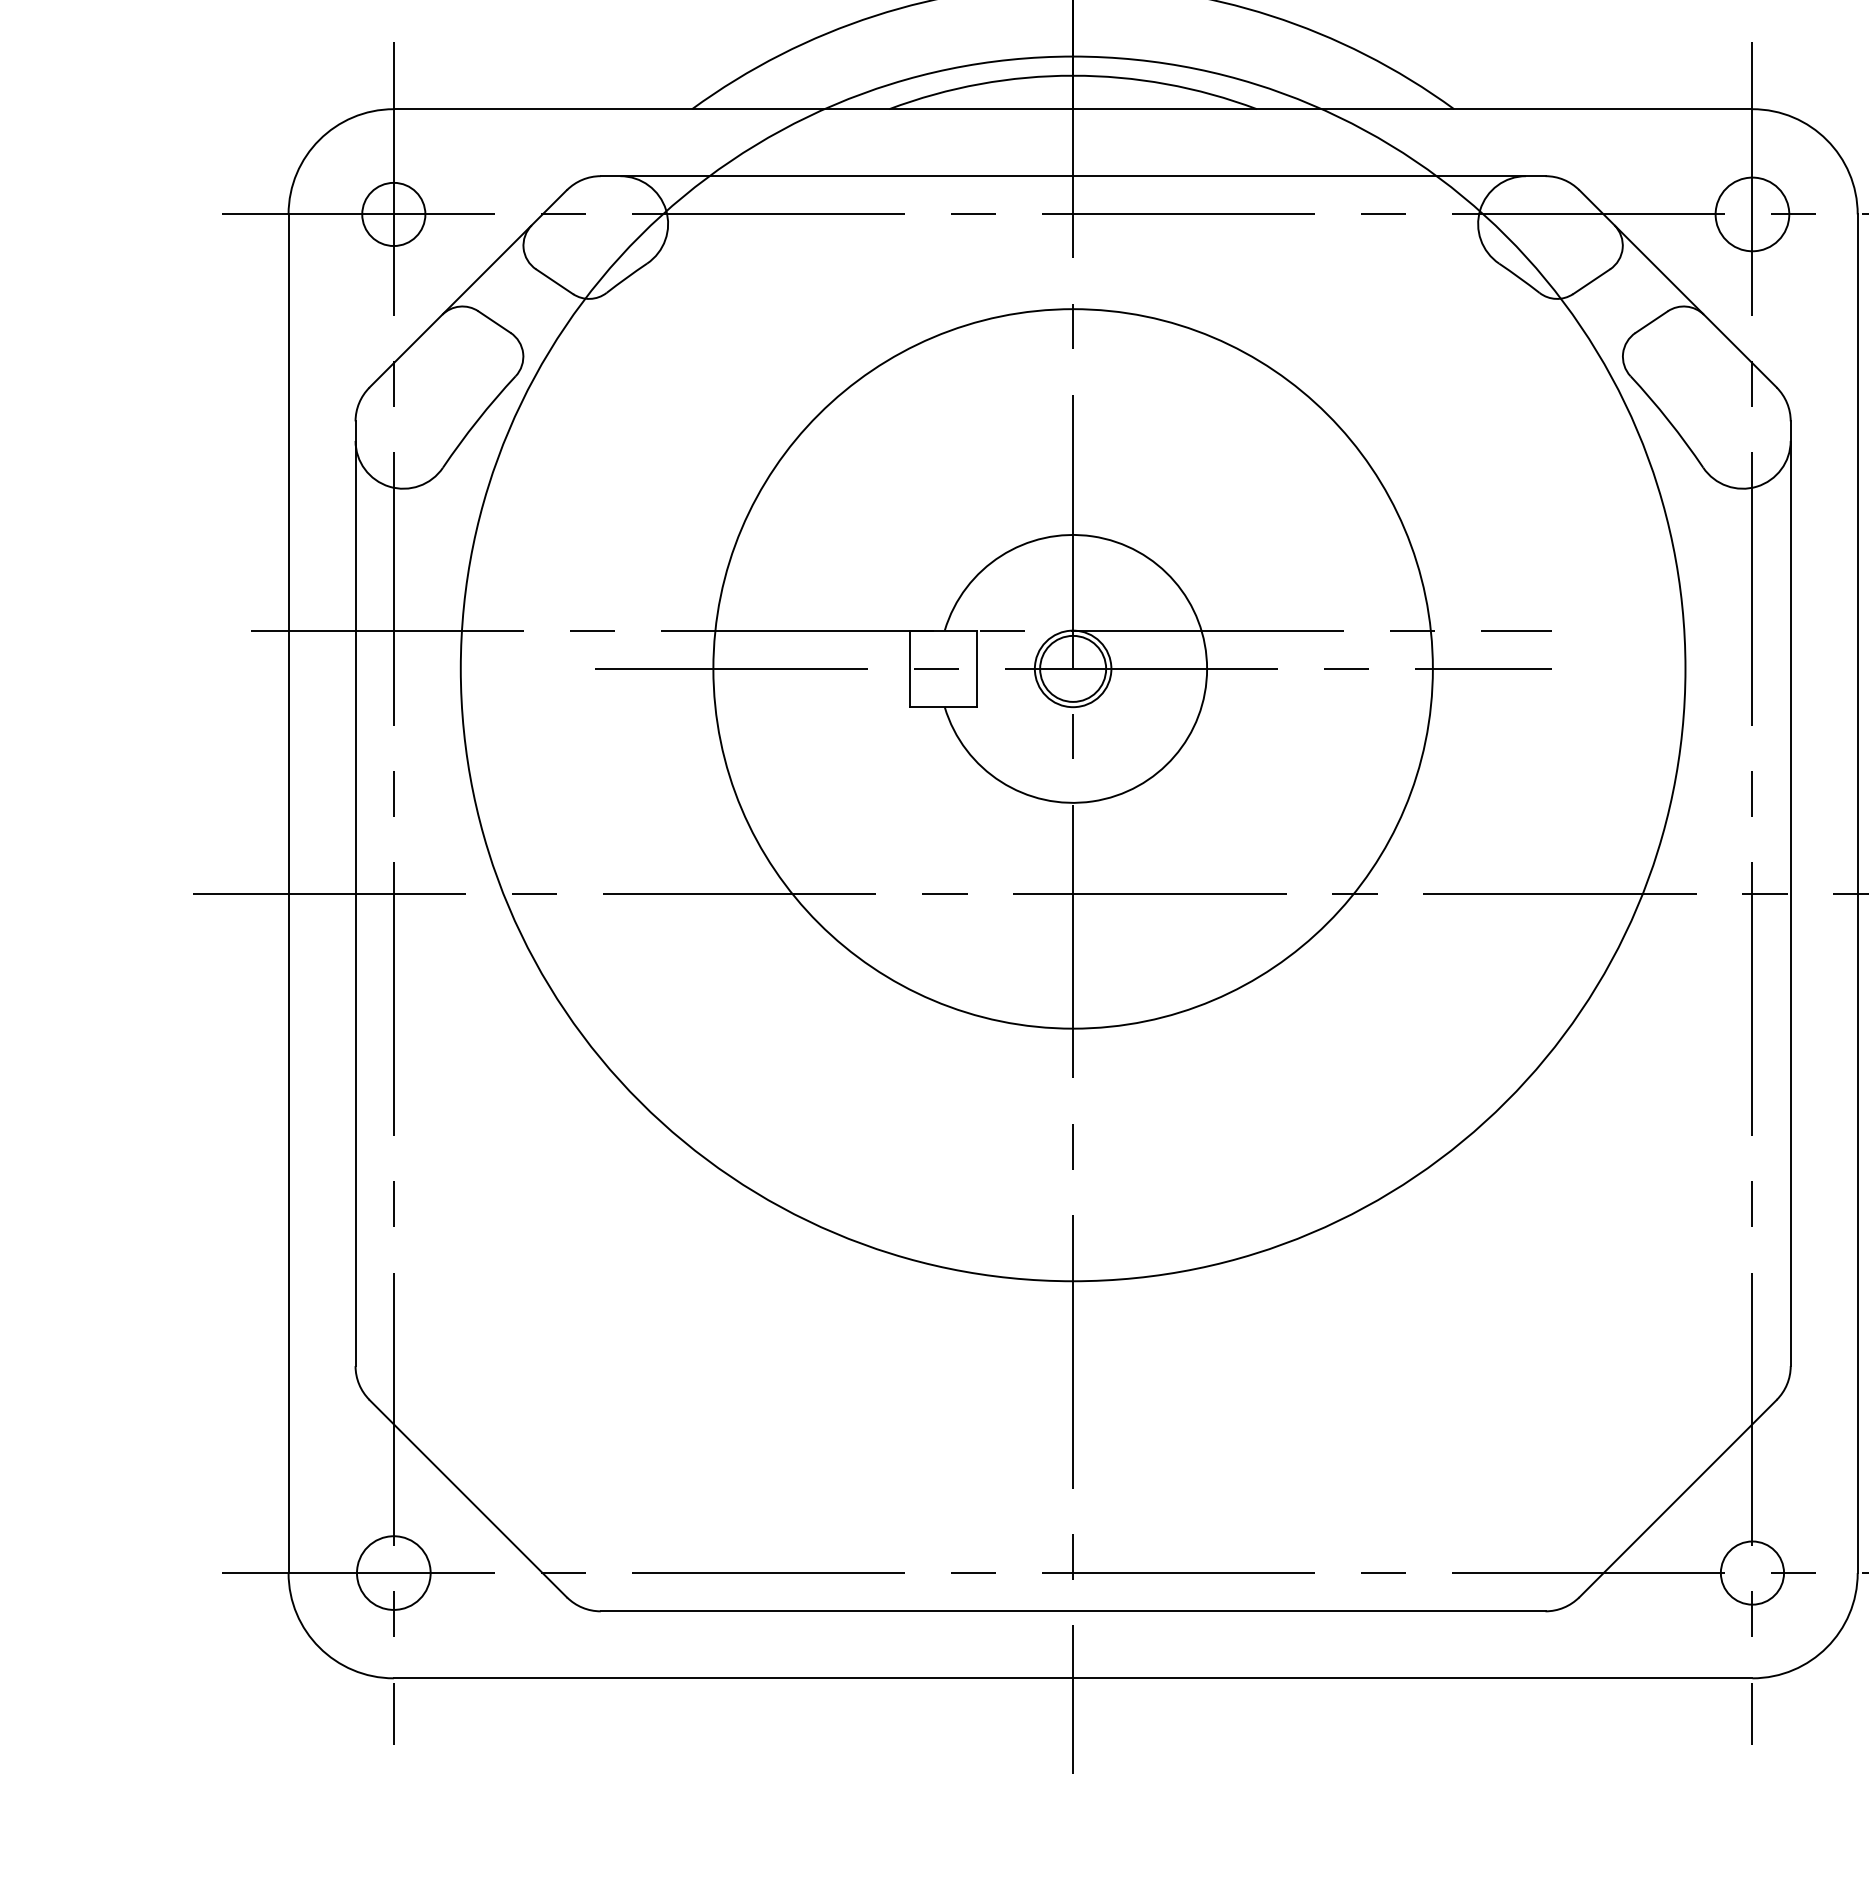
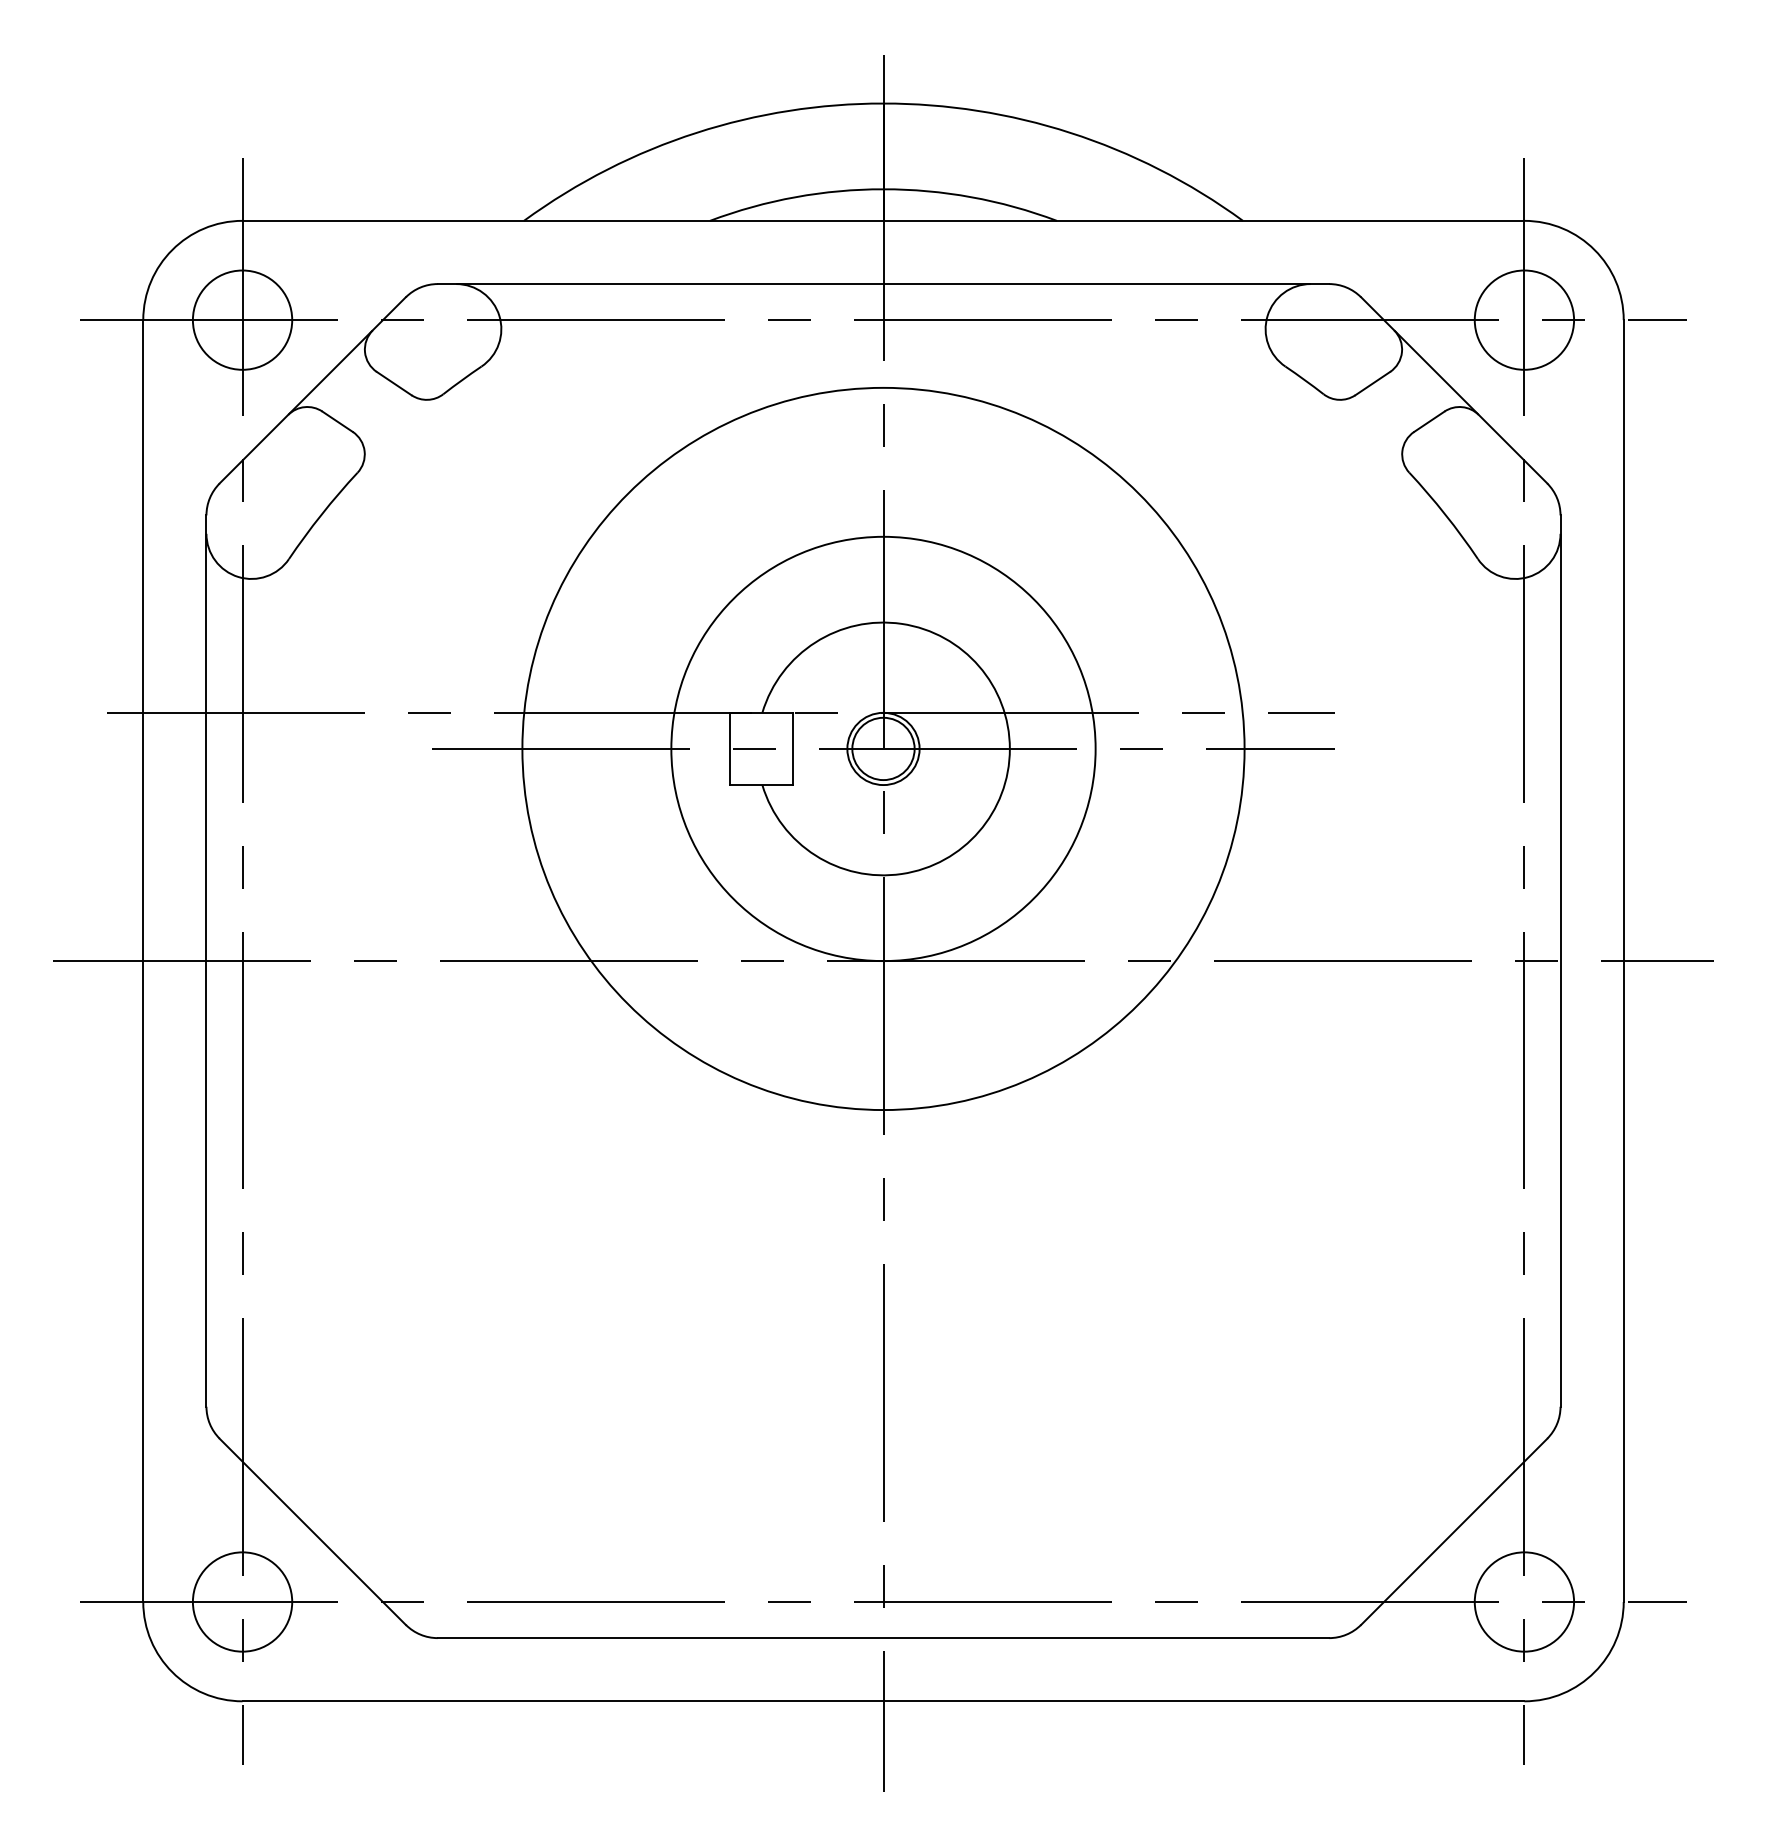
circle: (393, 213) -> (242, 319), size x1.67
circle: (1752, 213) -> (1524, 319), size x1.43
circle: (1073, 668) -> (883, 748), size x0.62
circle: (1073, 668) -> (883, 748), size x0.62
circle: (393, 1572) -> (242, 1601), size x1.43
circle: (1752, 1572) -> (1524, 1601), size x1.67

